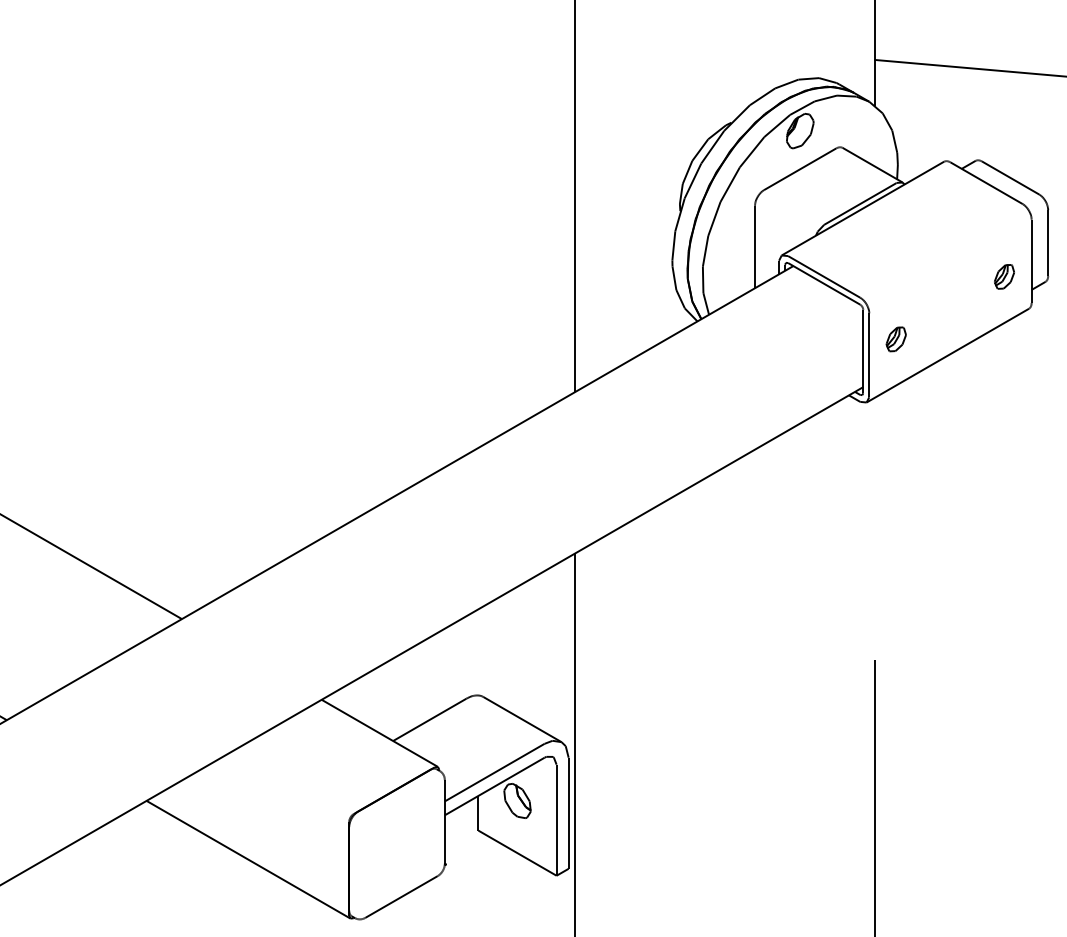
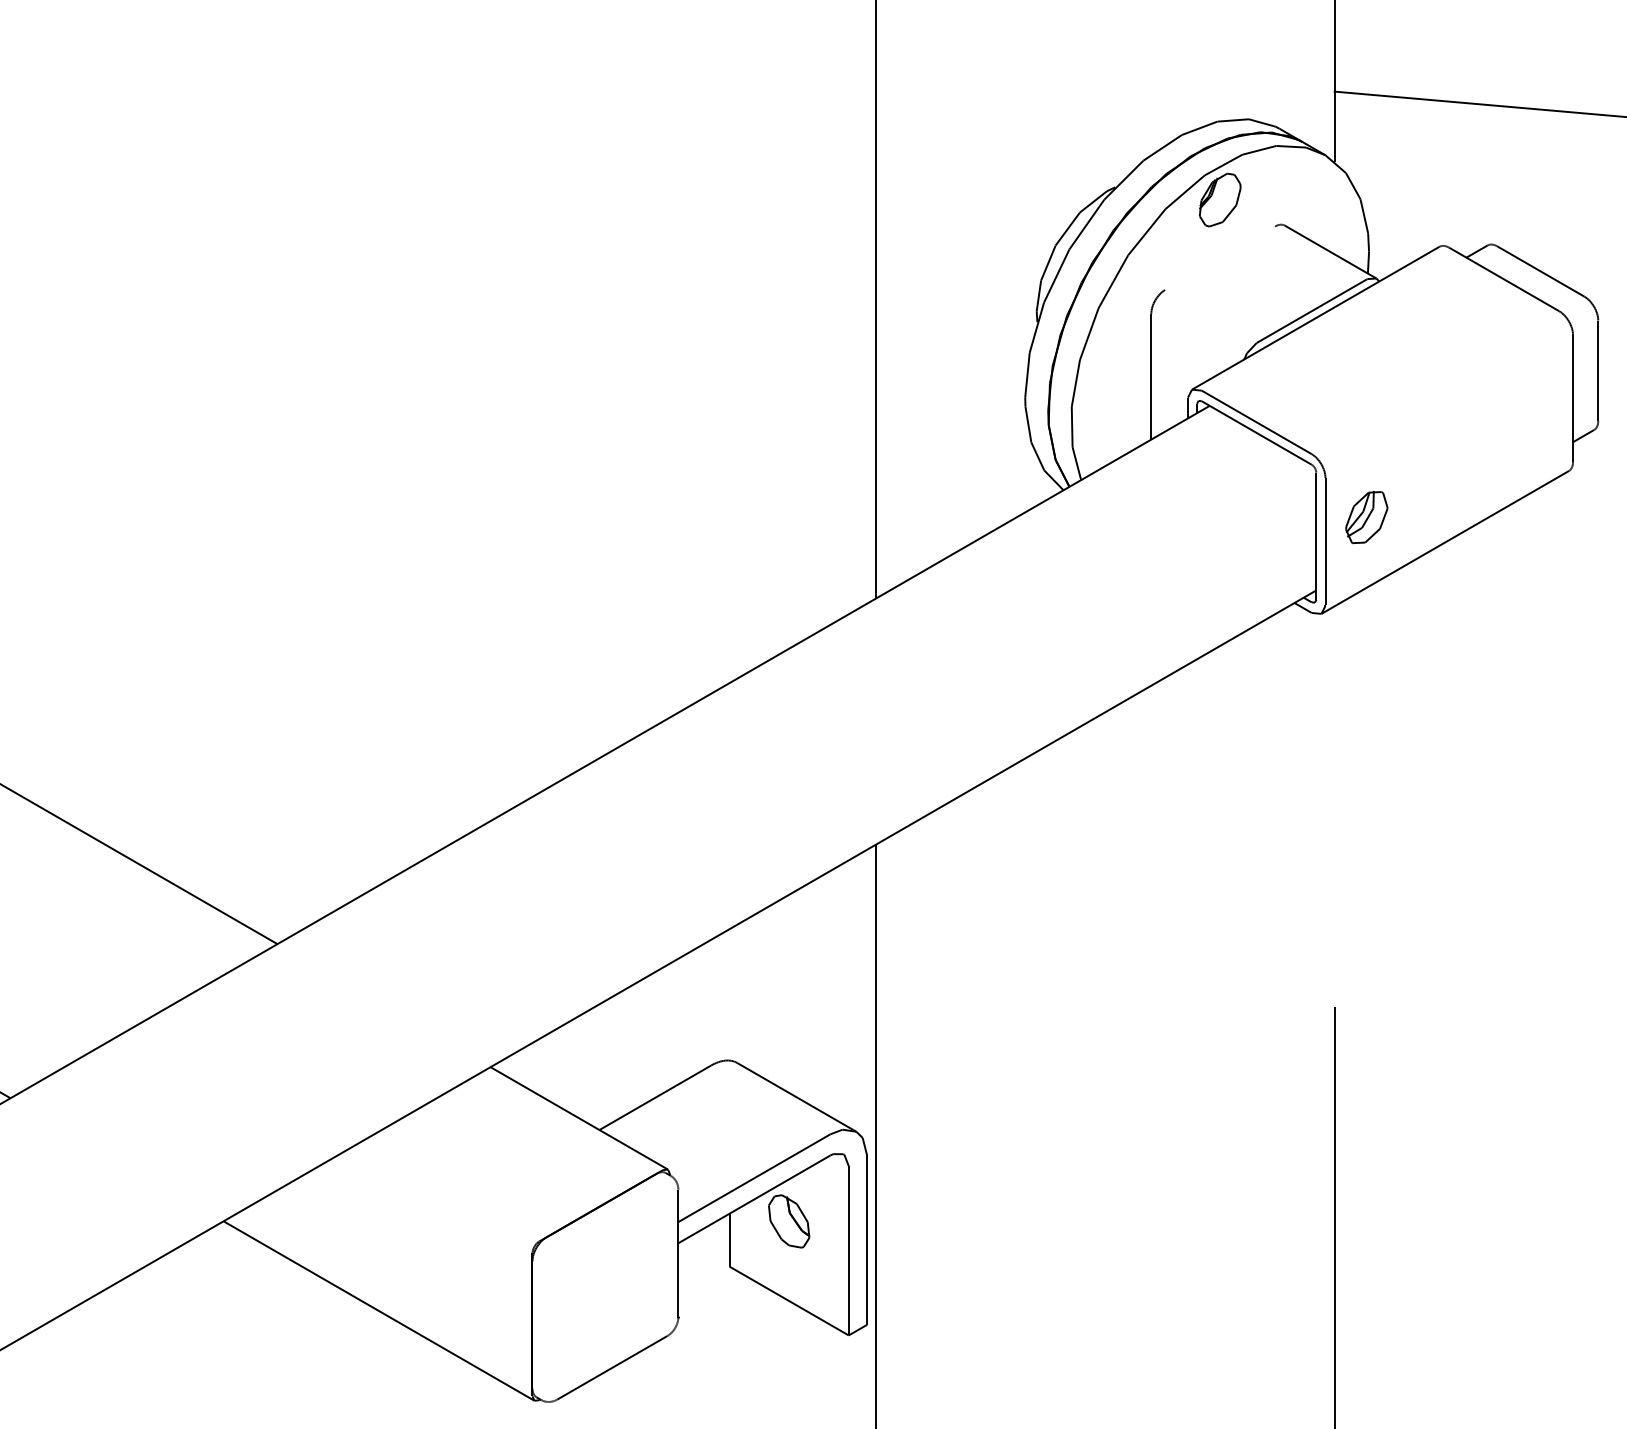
line: (800, 169) -> (1220, 258), removed
part: (1004, 276) -> (1531, 421), removed
part: (895, 339) -> (1365, 517), size x1.4

